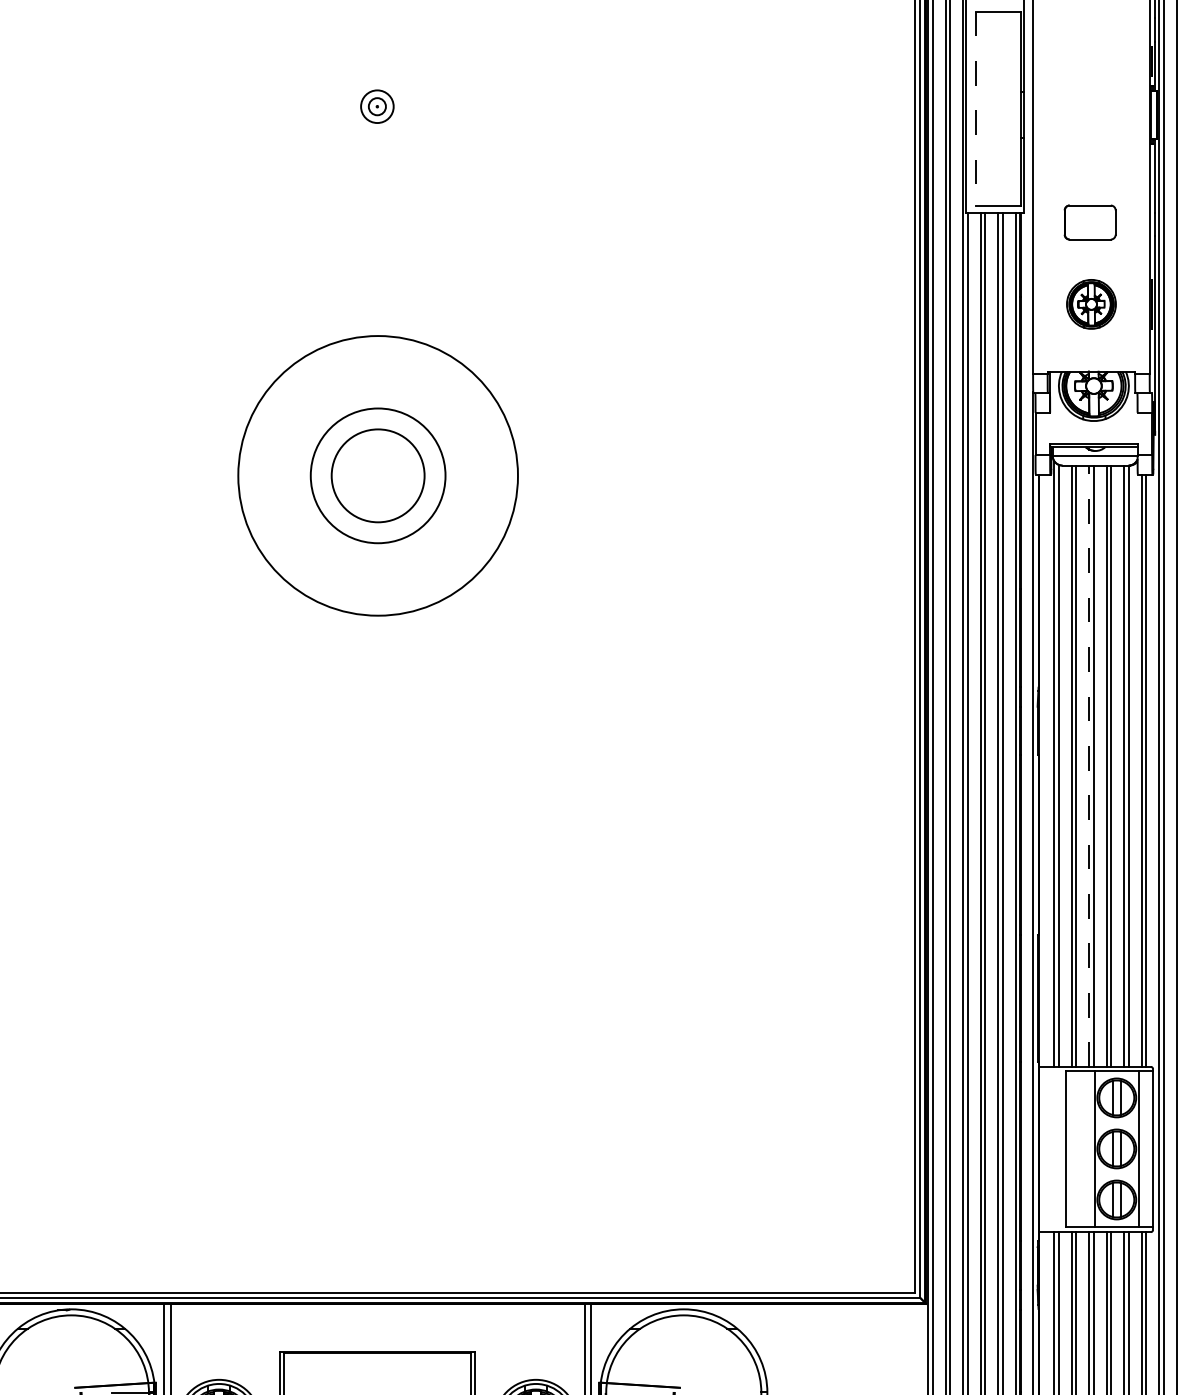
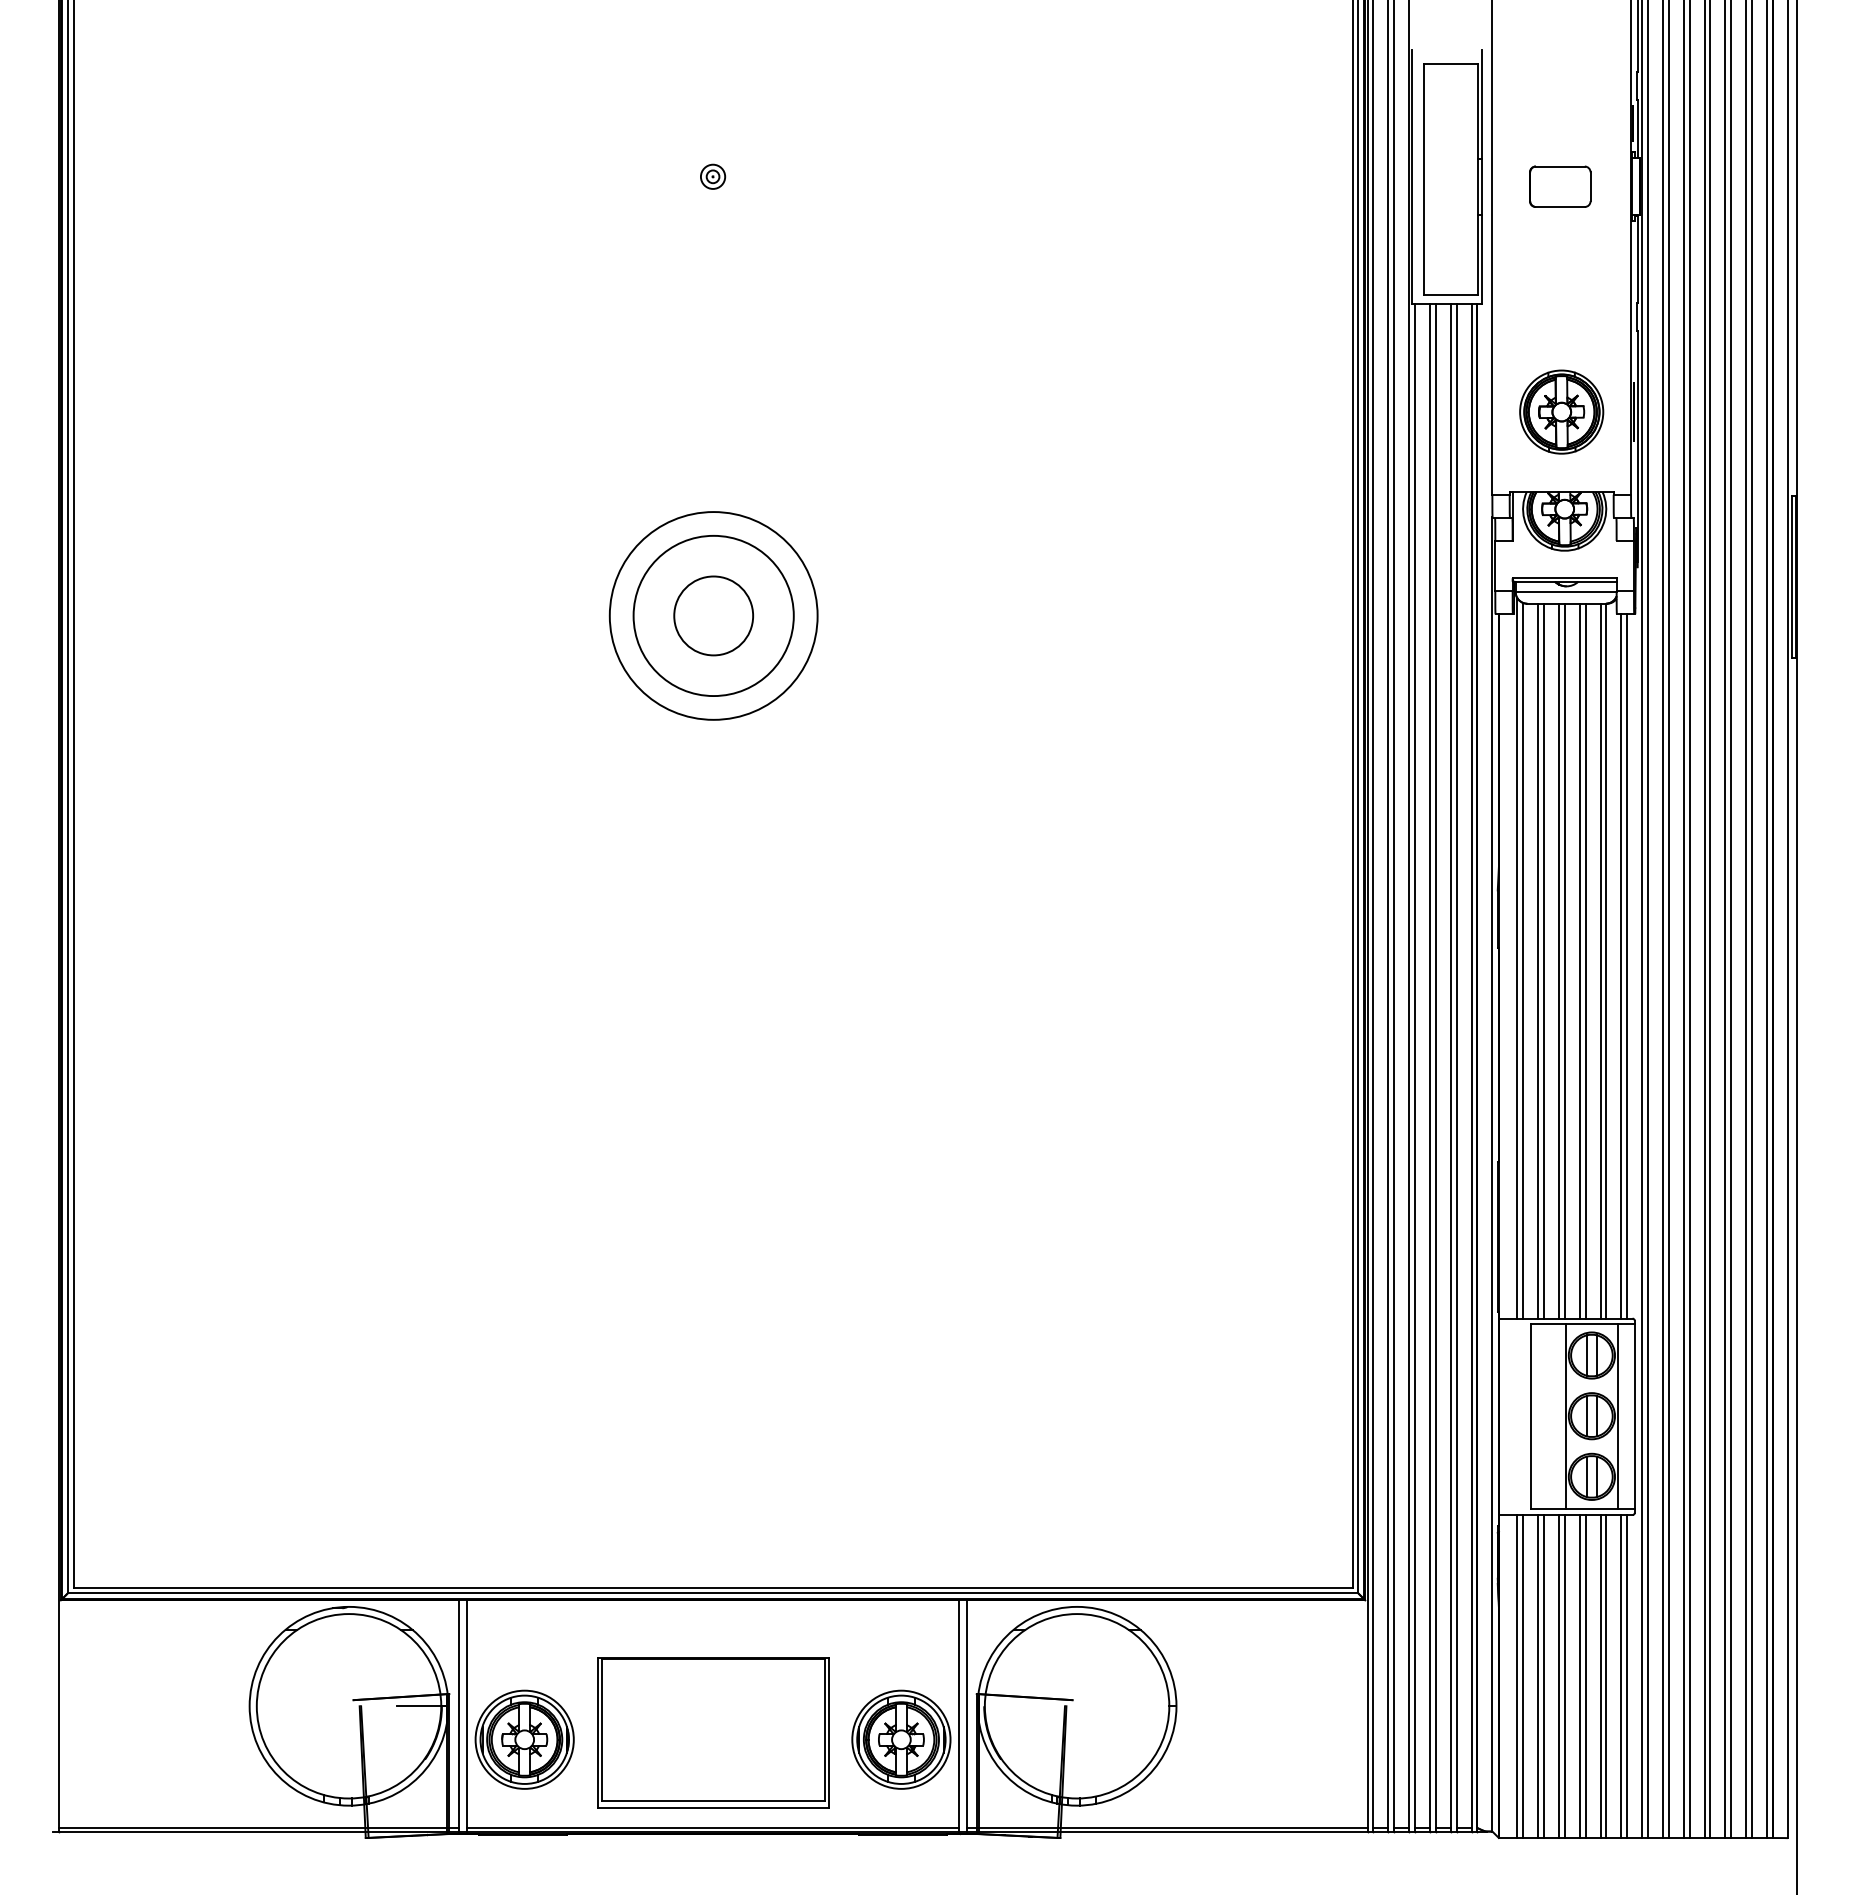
part: (377, 106) -> (713, 176), size x0.62
line: (975, 108) -> (1424, 179), dashed -> solid
part: (1090, 222) -> (1560, 186), moved
part: (1091, 303) -> (1561, 411), size x1.43
circle: (377, 475) -> (713, 615), size x0.62
circle: (377, 475) -> (713, 615), size x0.71
line: (1088, 765) -> (1558, 960), dashed -> solid

